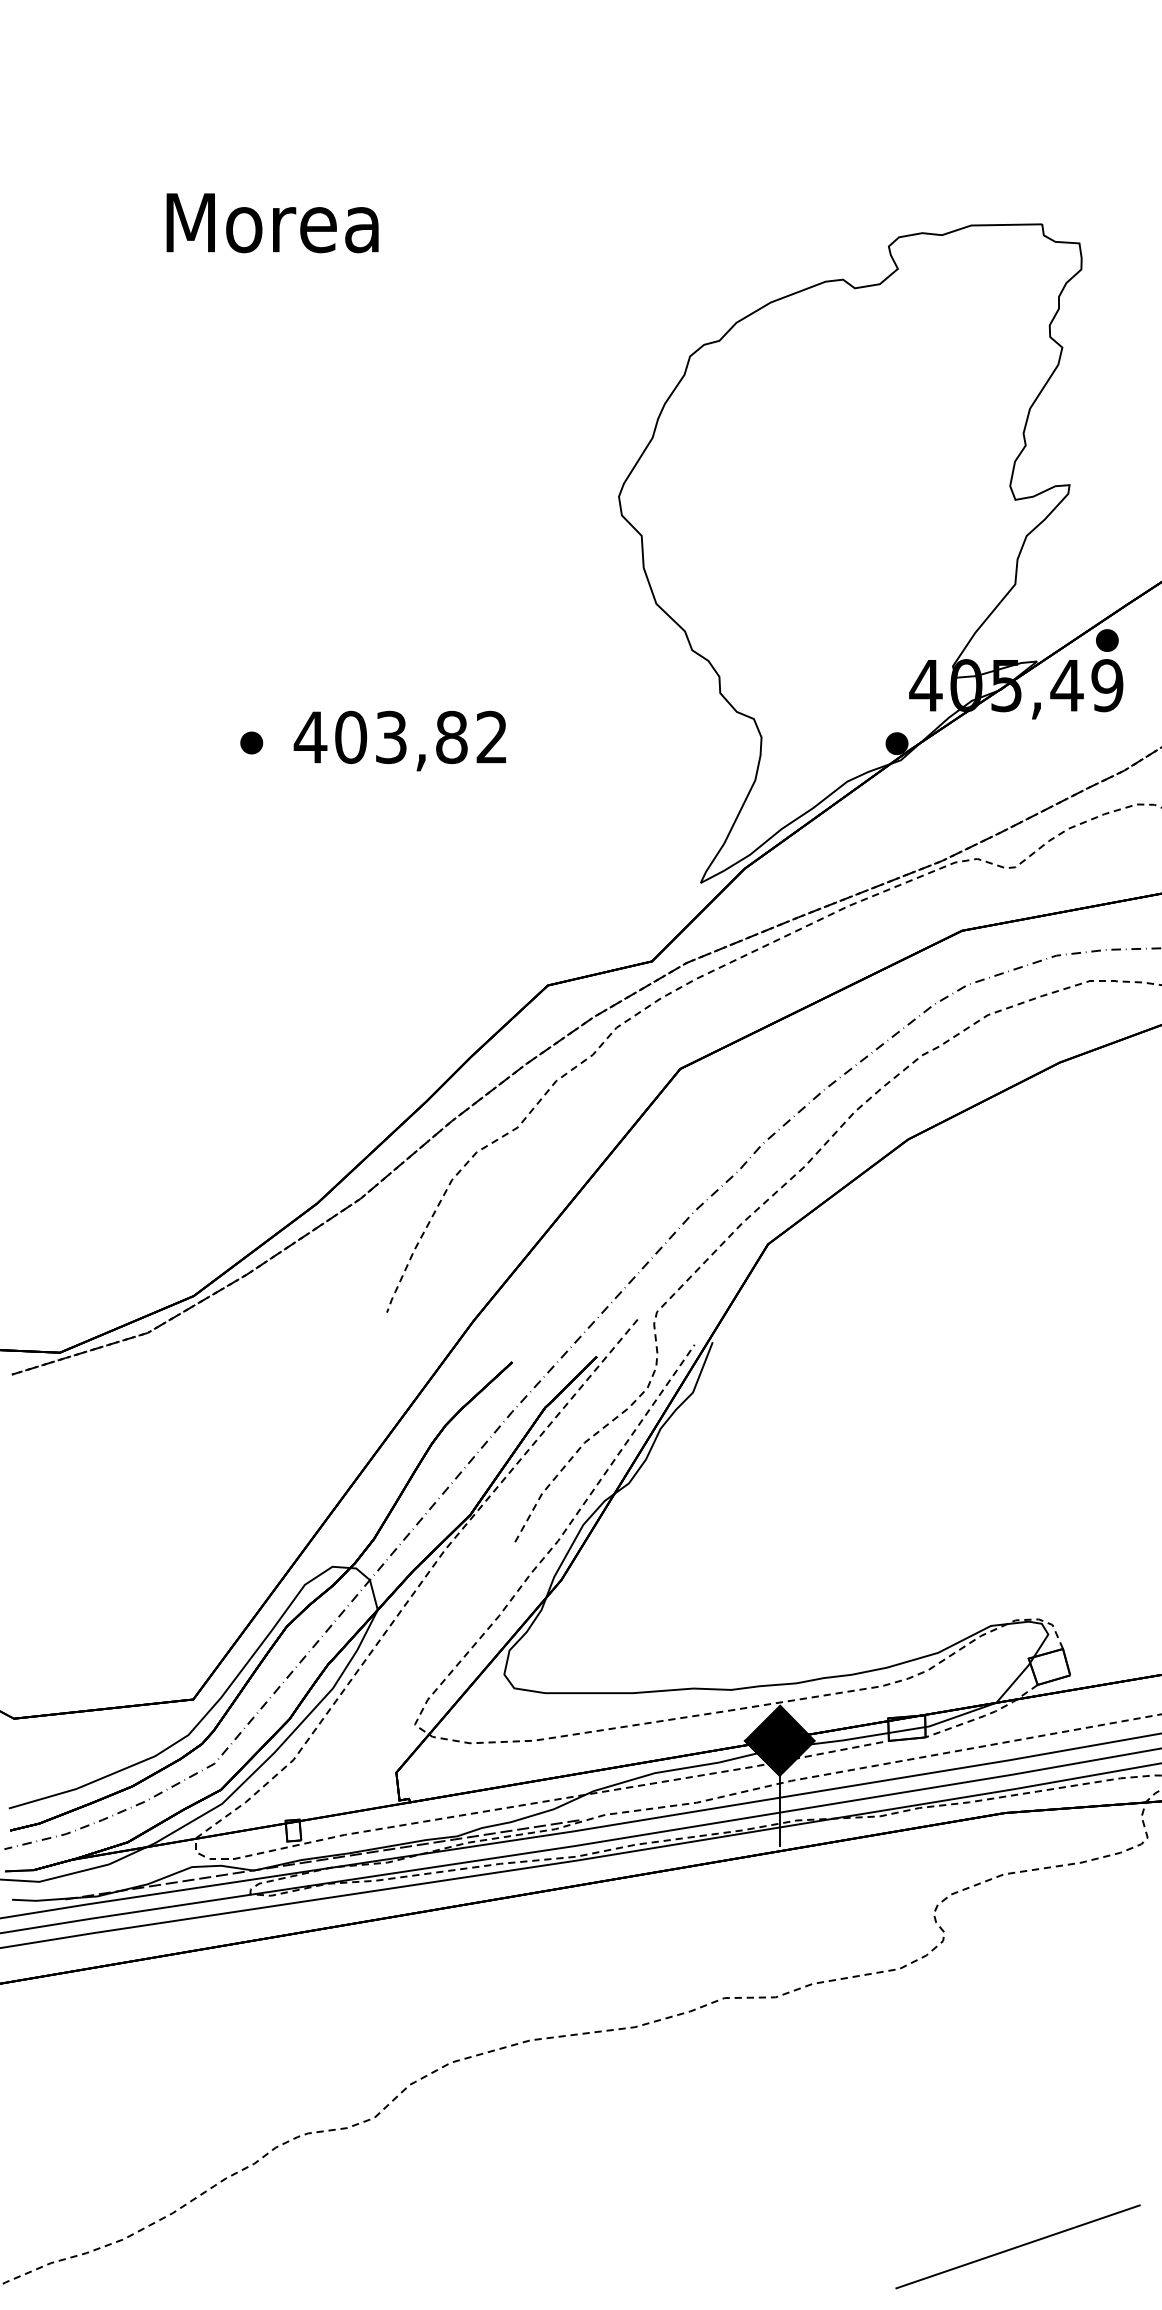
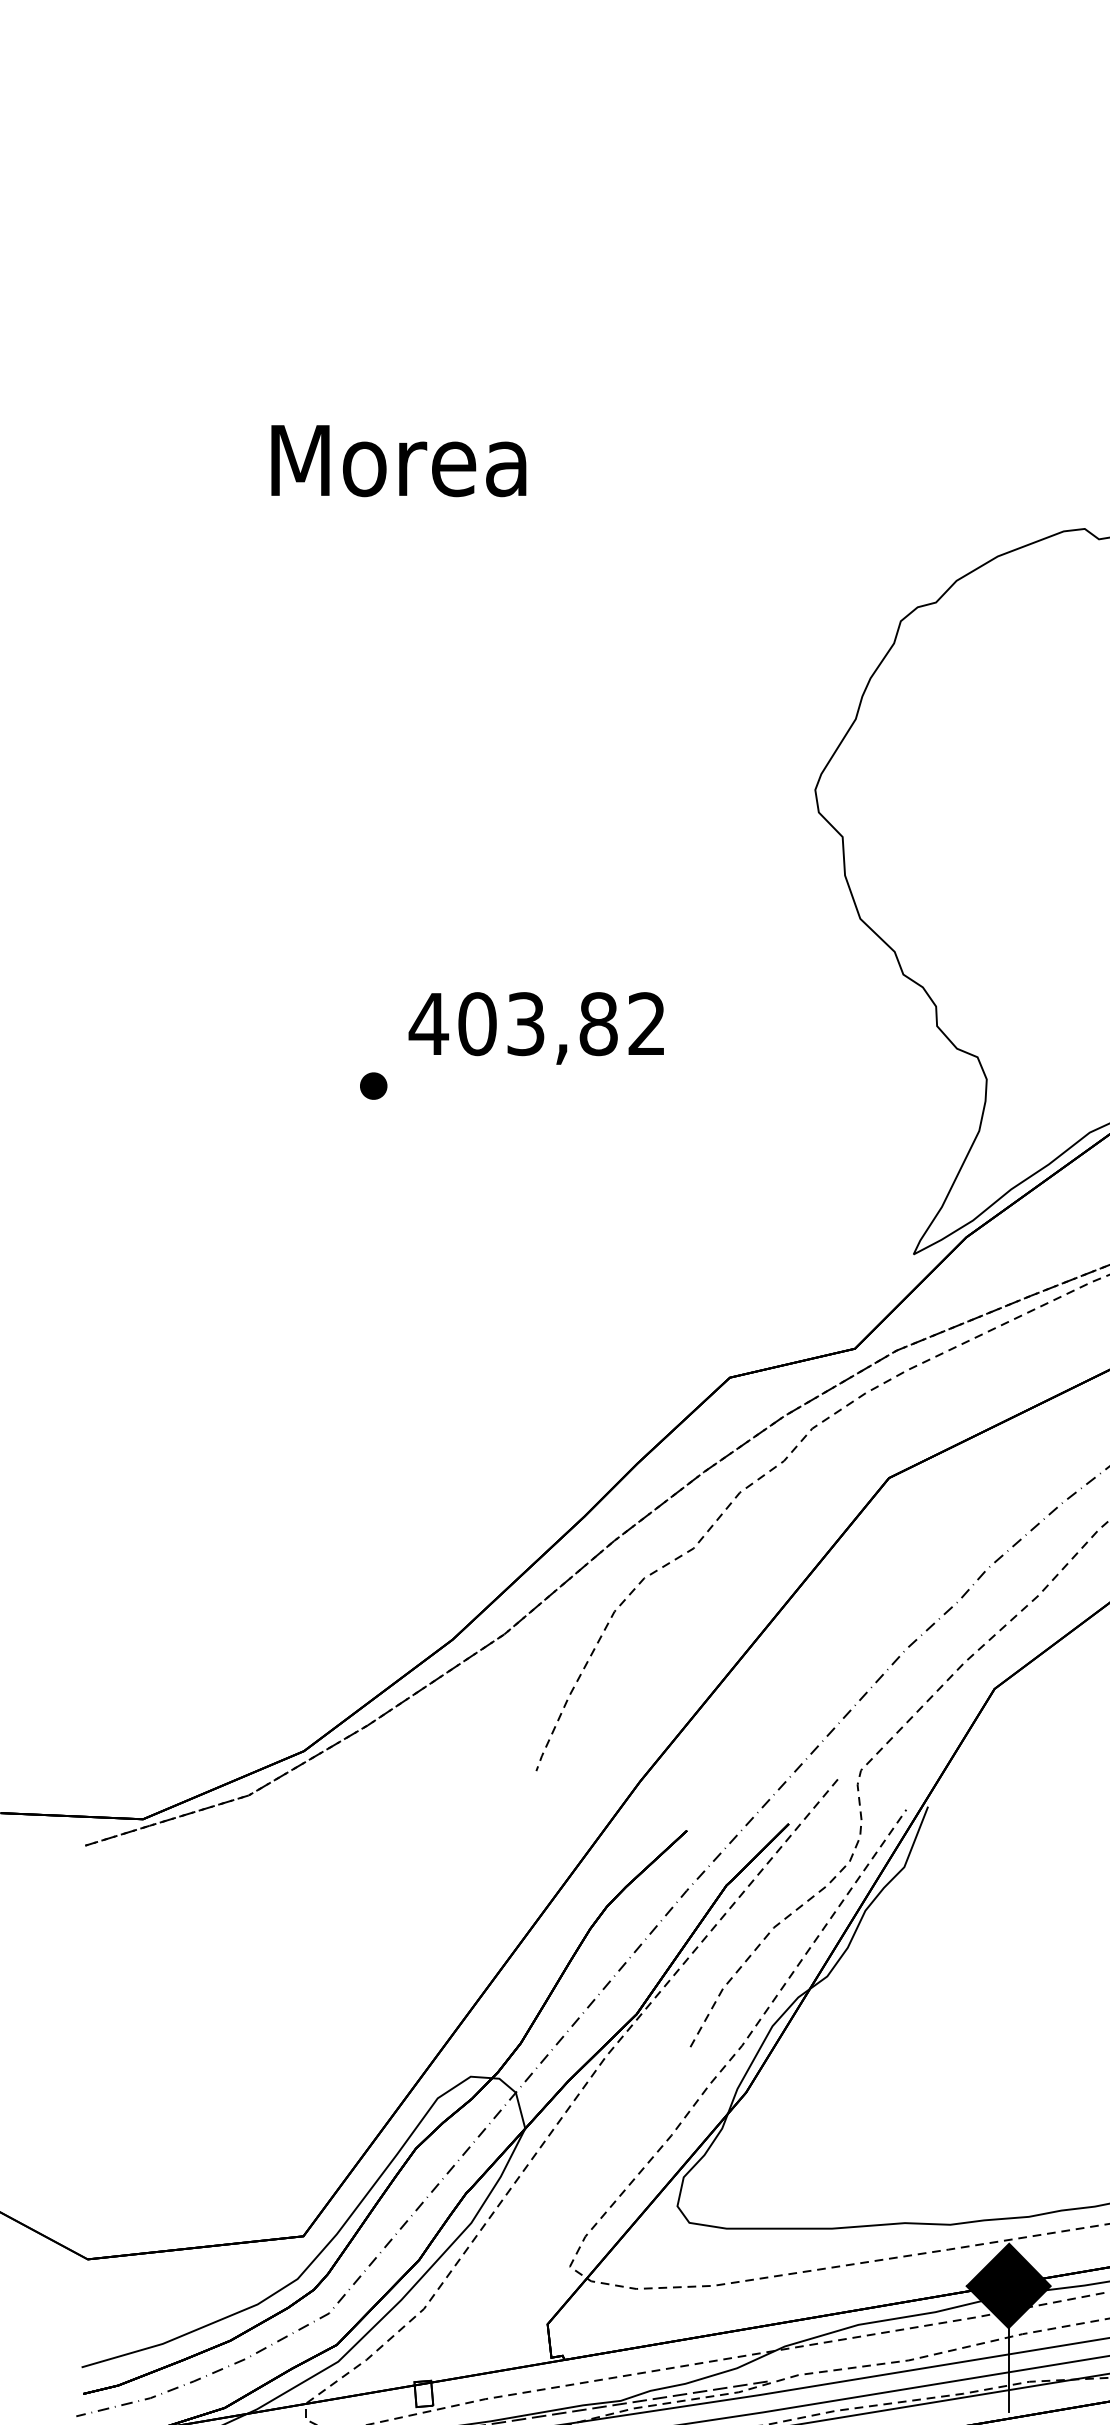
text: (399, 740) -> (535, 1027), moved

